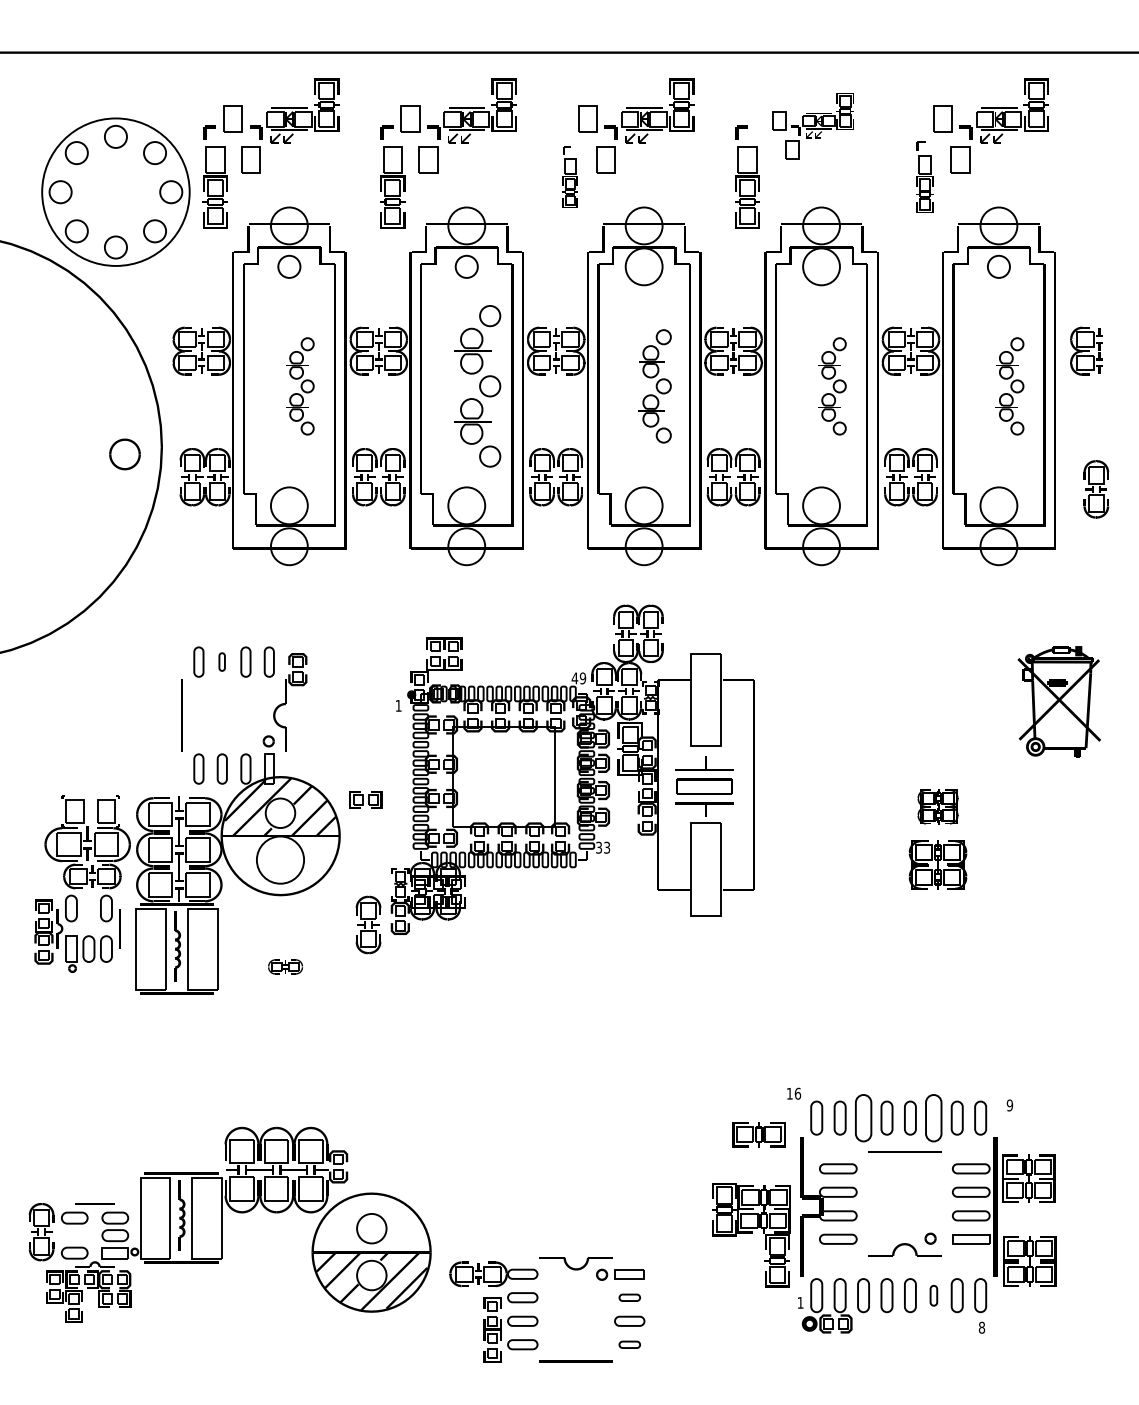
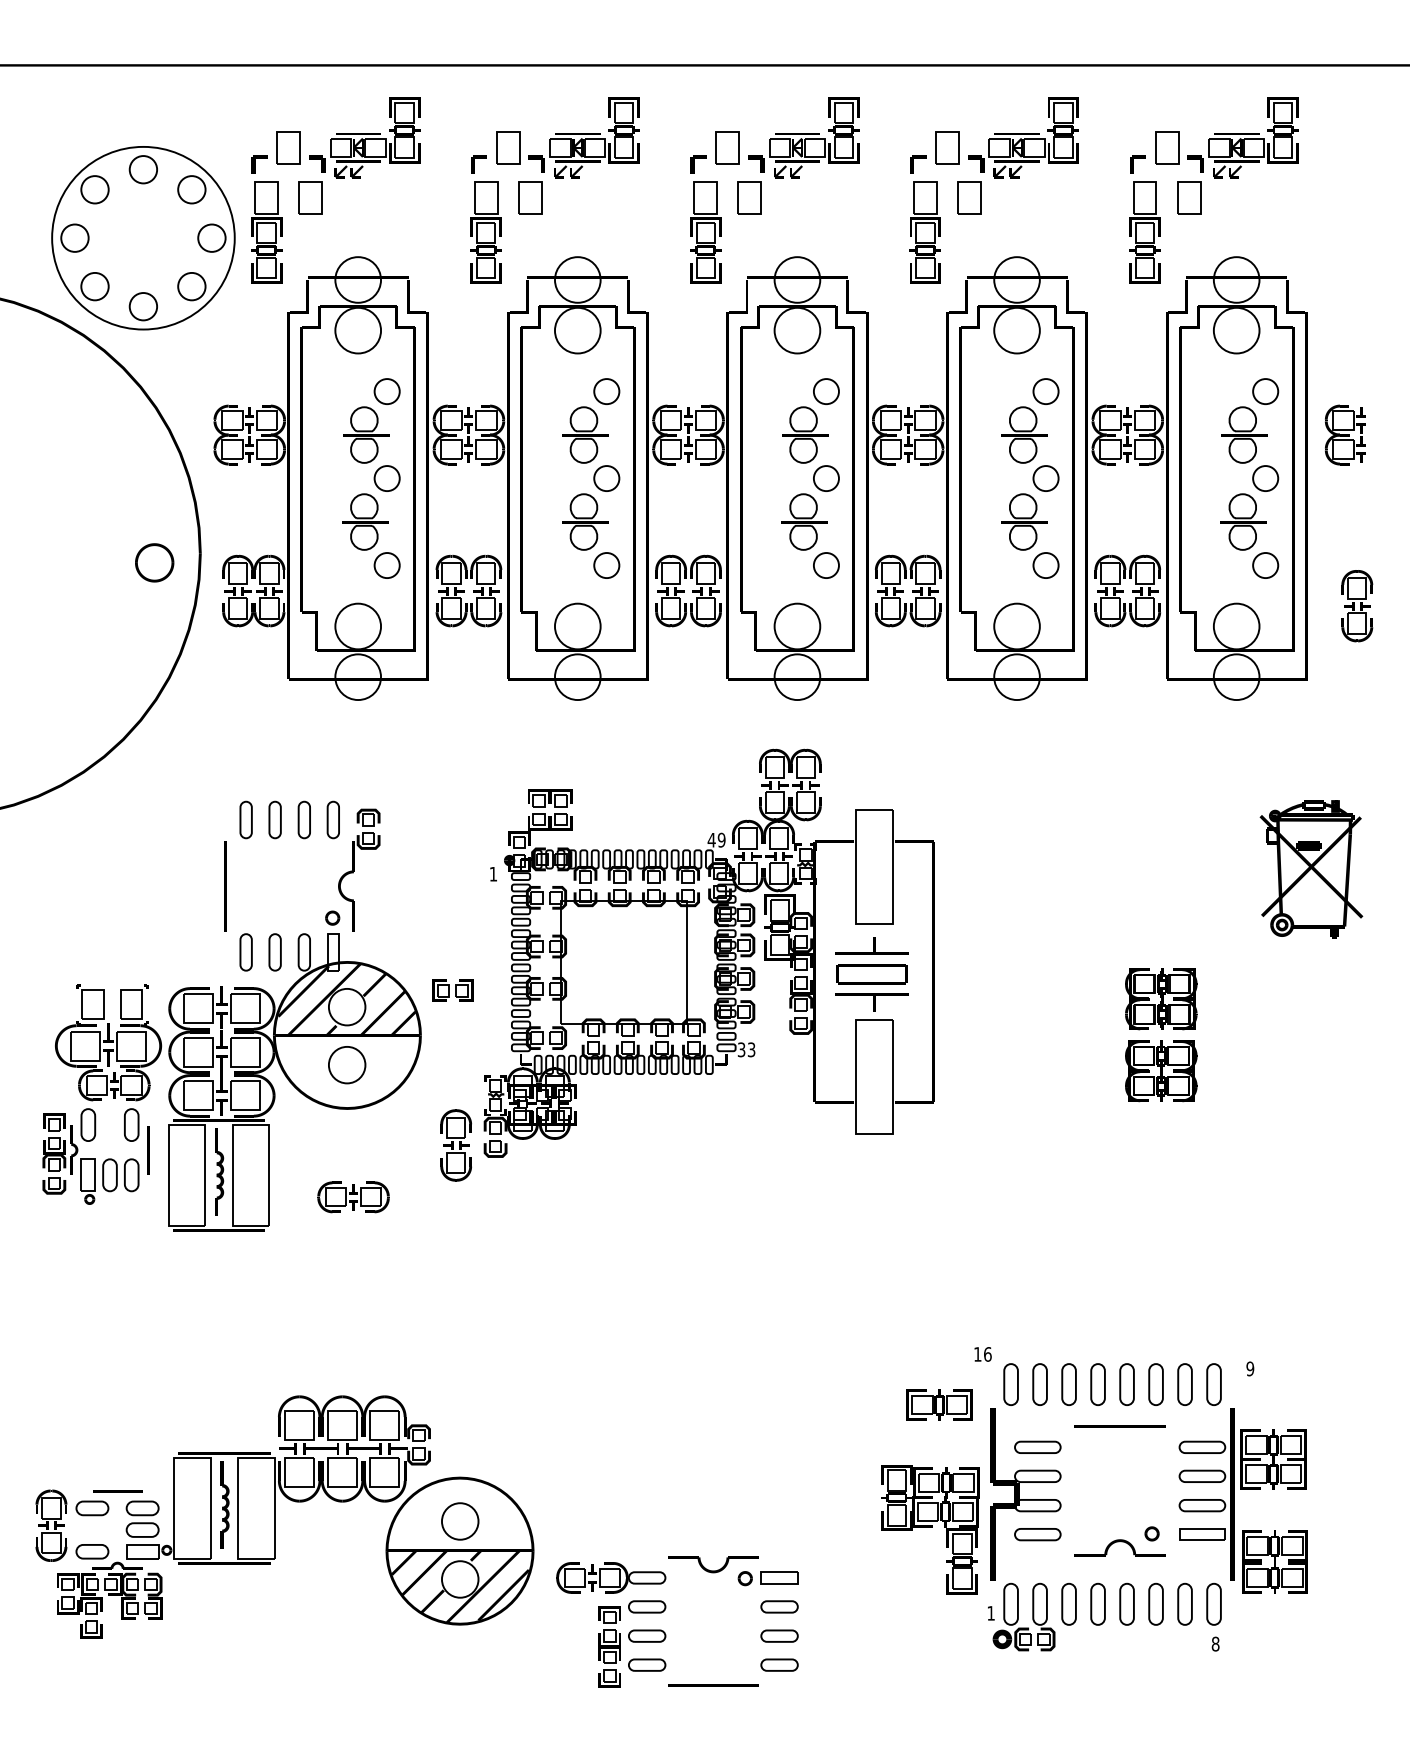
part: (813, 125) -> (1007, 155), size x1.43
part: (569, 176) -> (705, 218), size x1.67
part: (924, 176) -> (1144, 218), size x1.43
circle: (288, 266) -> (357, 330), size x1.67
circle: (466, 266) -> (577, 330), size x1.67
circle: (998, 266) -> (1236, 330), size x1.67
part: (299, 386) -> (370, 478), size x1.67
part: (654, 386) -> (810, 478), size x1.43
part: (831, 386) -> (1029, 478), size x1.67
part: (1009, 386) -> (1249, 478), size x1.67
part: (221, 661) -> (274, 819), size x1.67
part: (937, 806) -> (1160, 998), size x1.43
circle: (280, 859) -> (347, 1064), size x0.62
part: (285, 966) -> (353, 1196), size x1.67
part: (863, 1117) -> (1069, 1383), size x0.71
part: (933, 1117) -> (1155, 1383), size x0.71
part: (933, 1295) -> (1155, 1604), size x1.67
part: (629, 1297) -> (779, 1606), size x1.43
part: (629, 1344) -> (779, 1664), size x1.43

